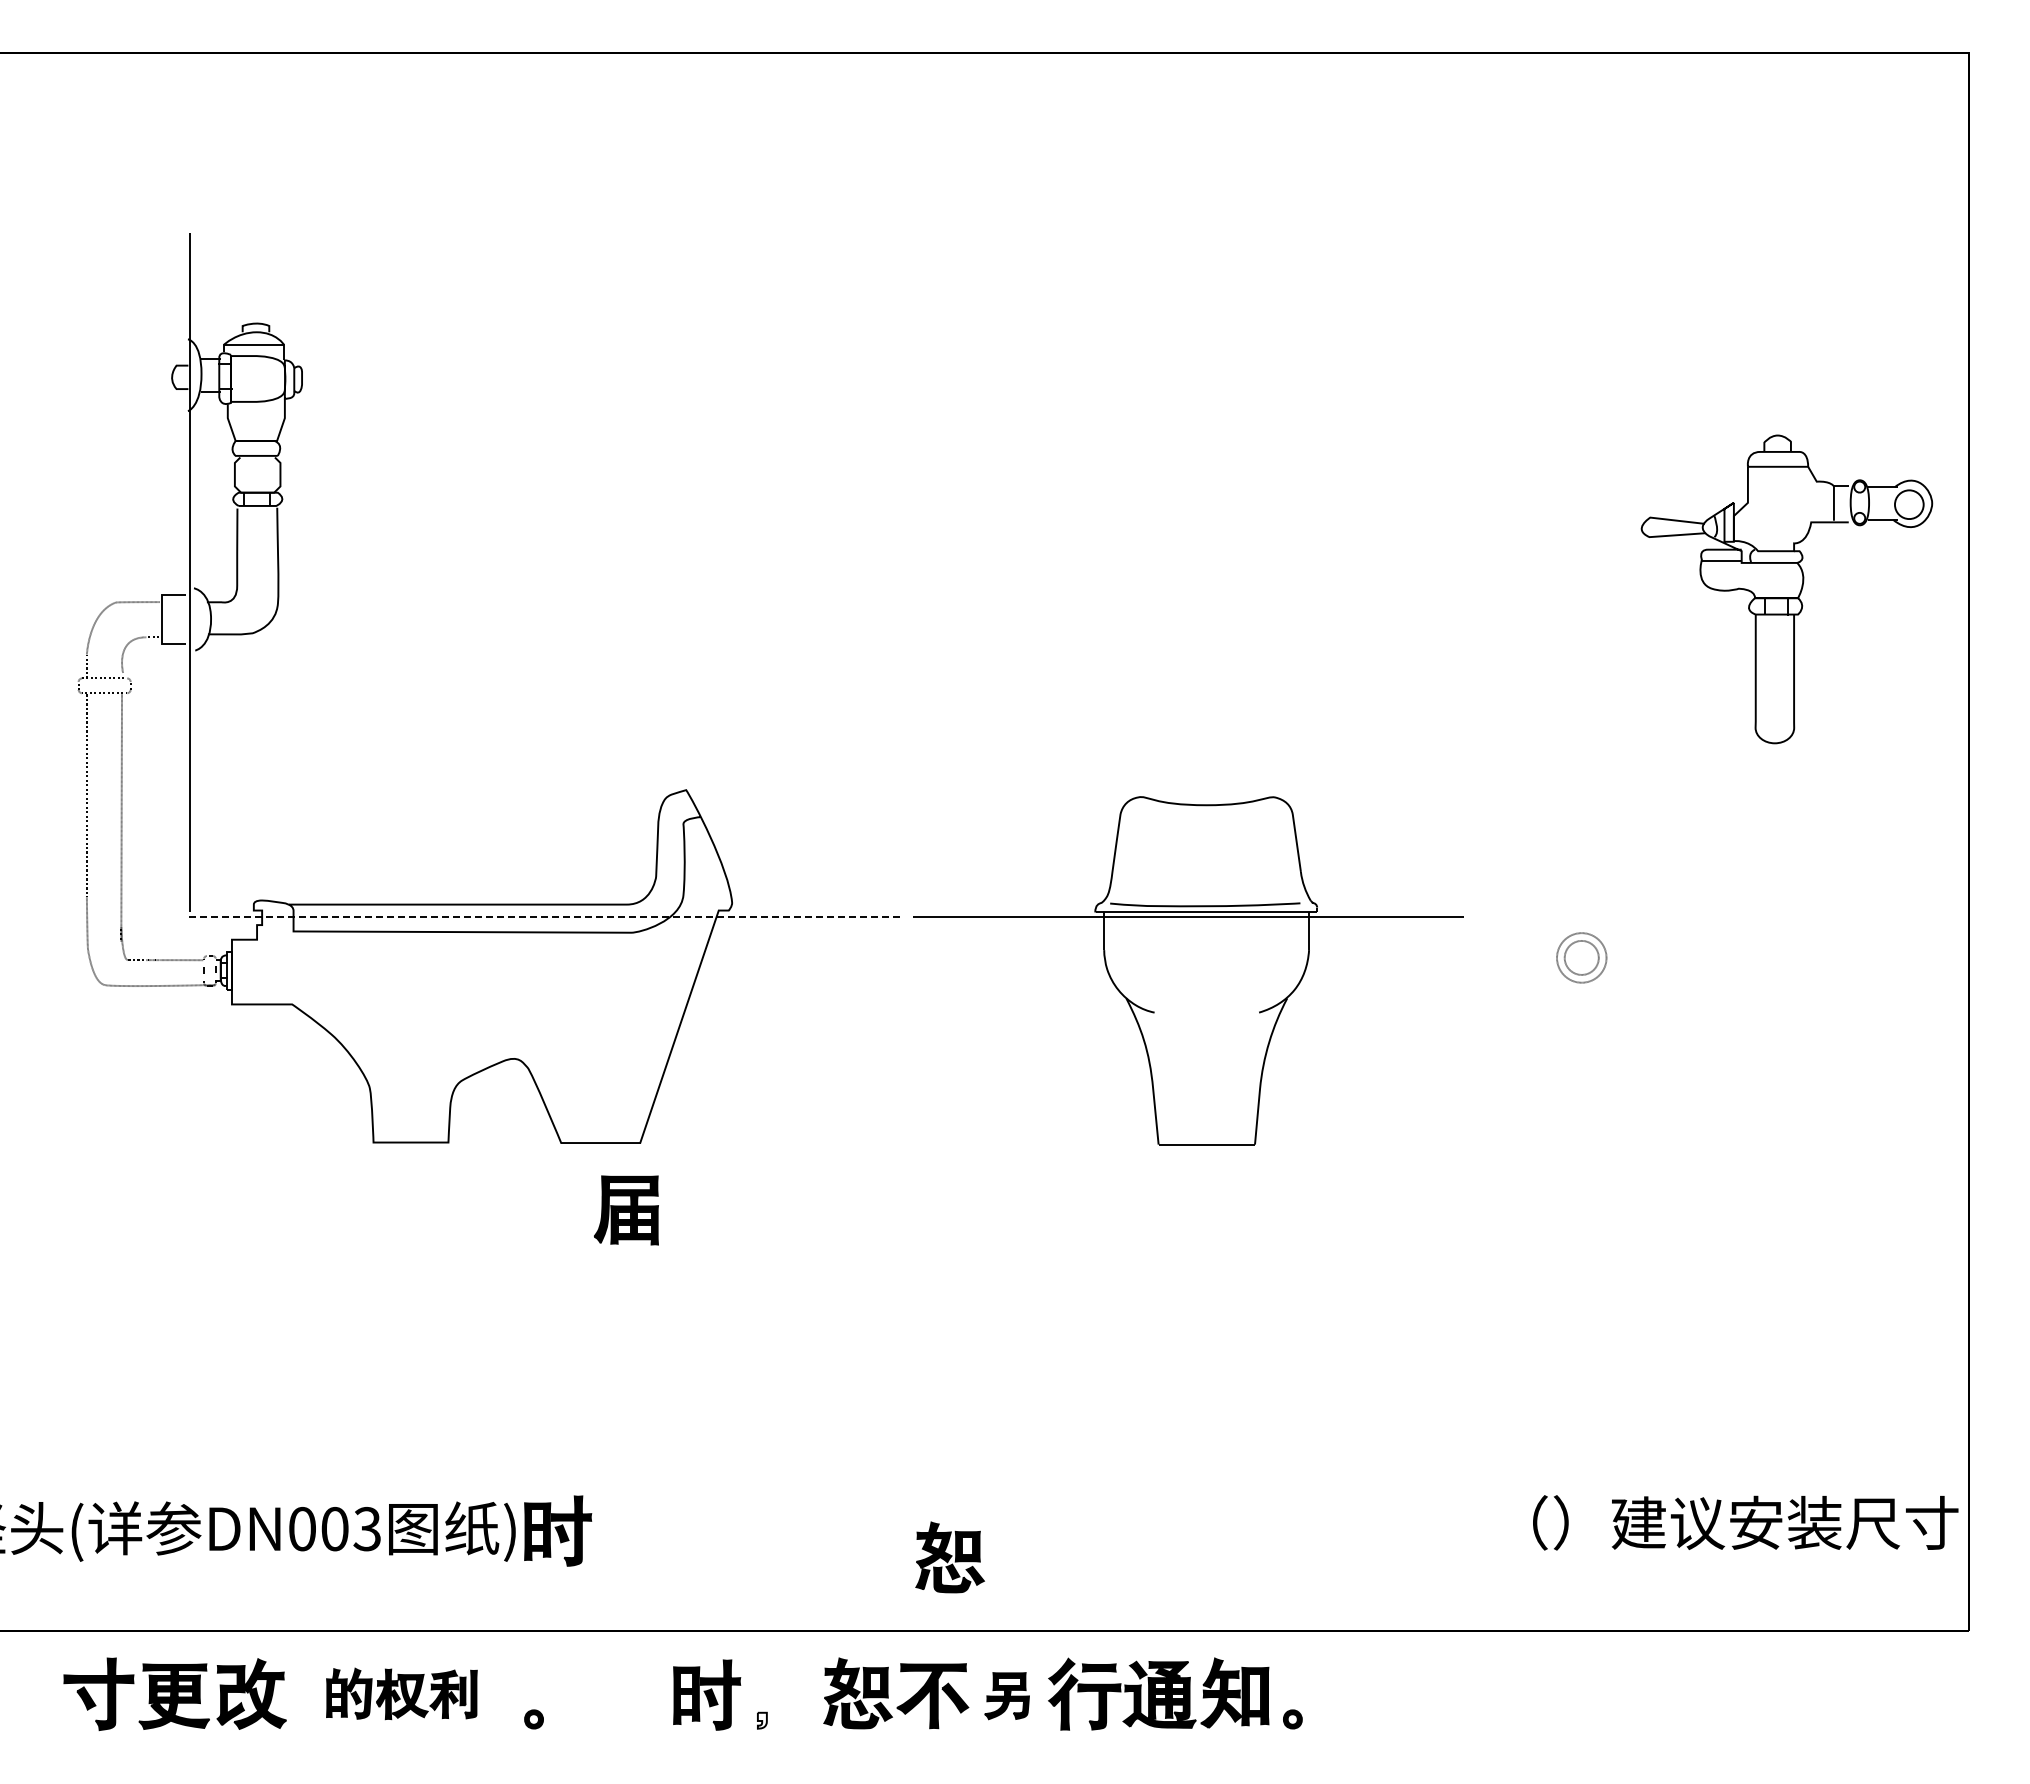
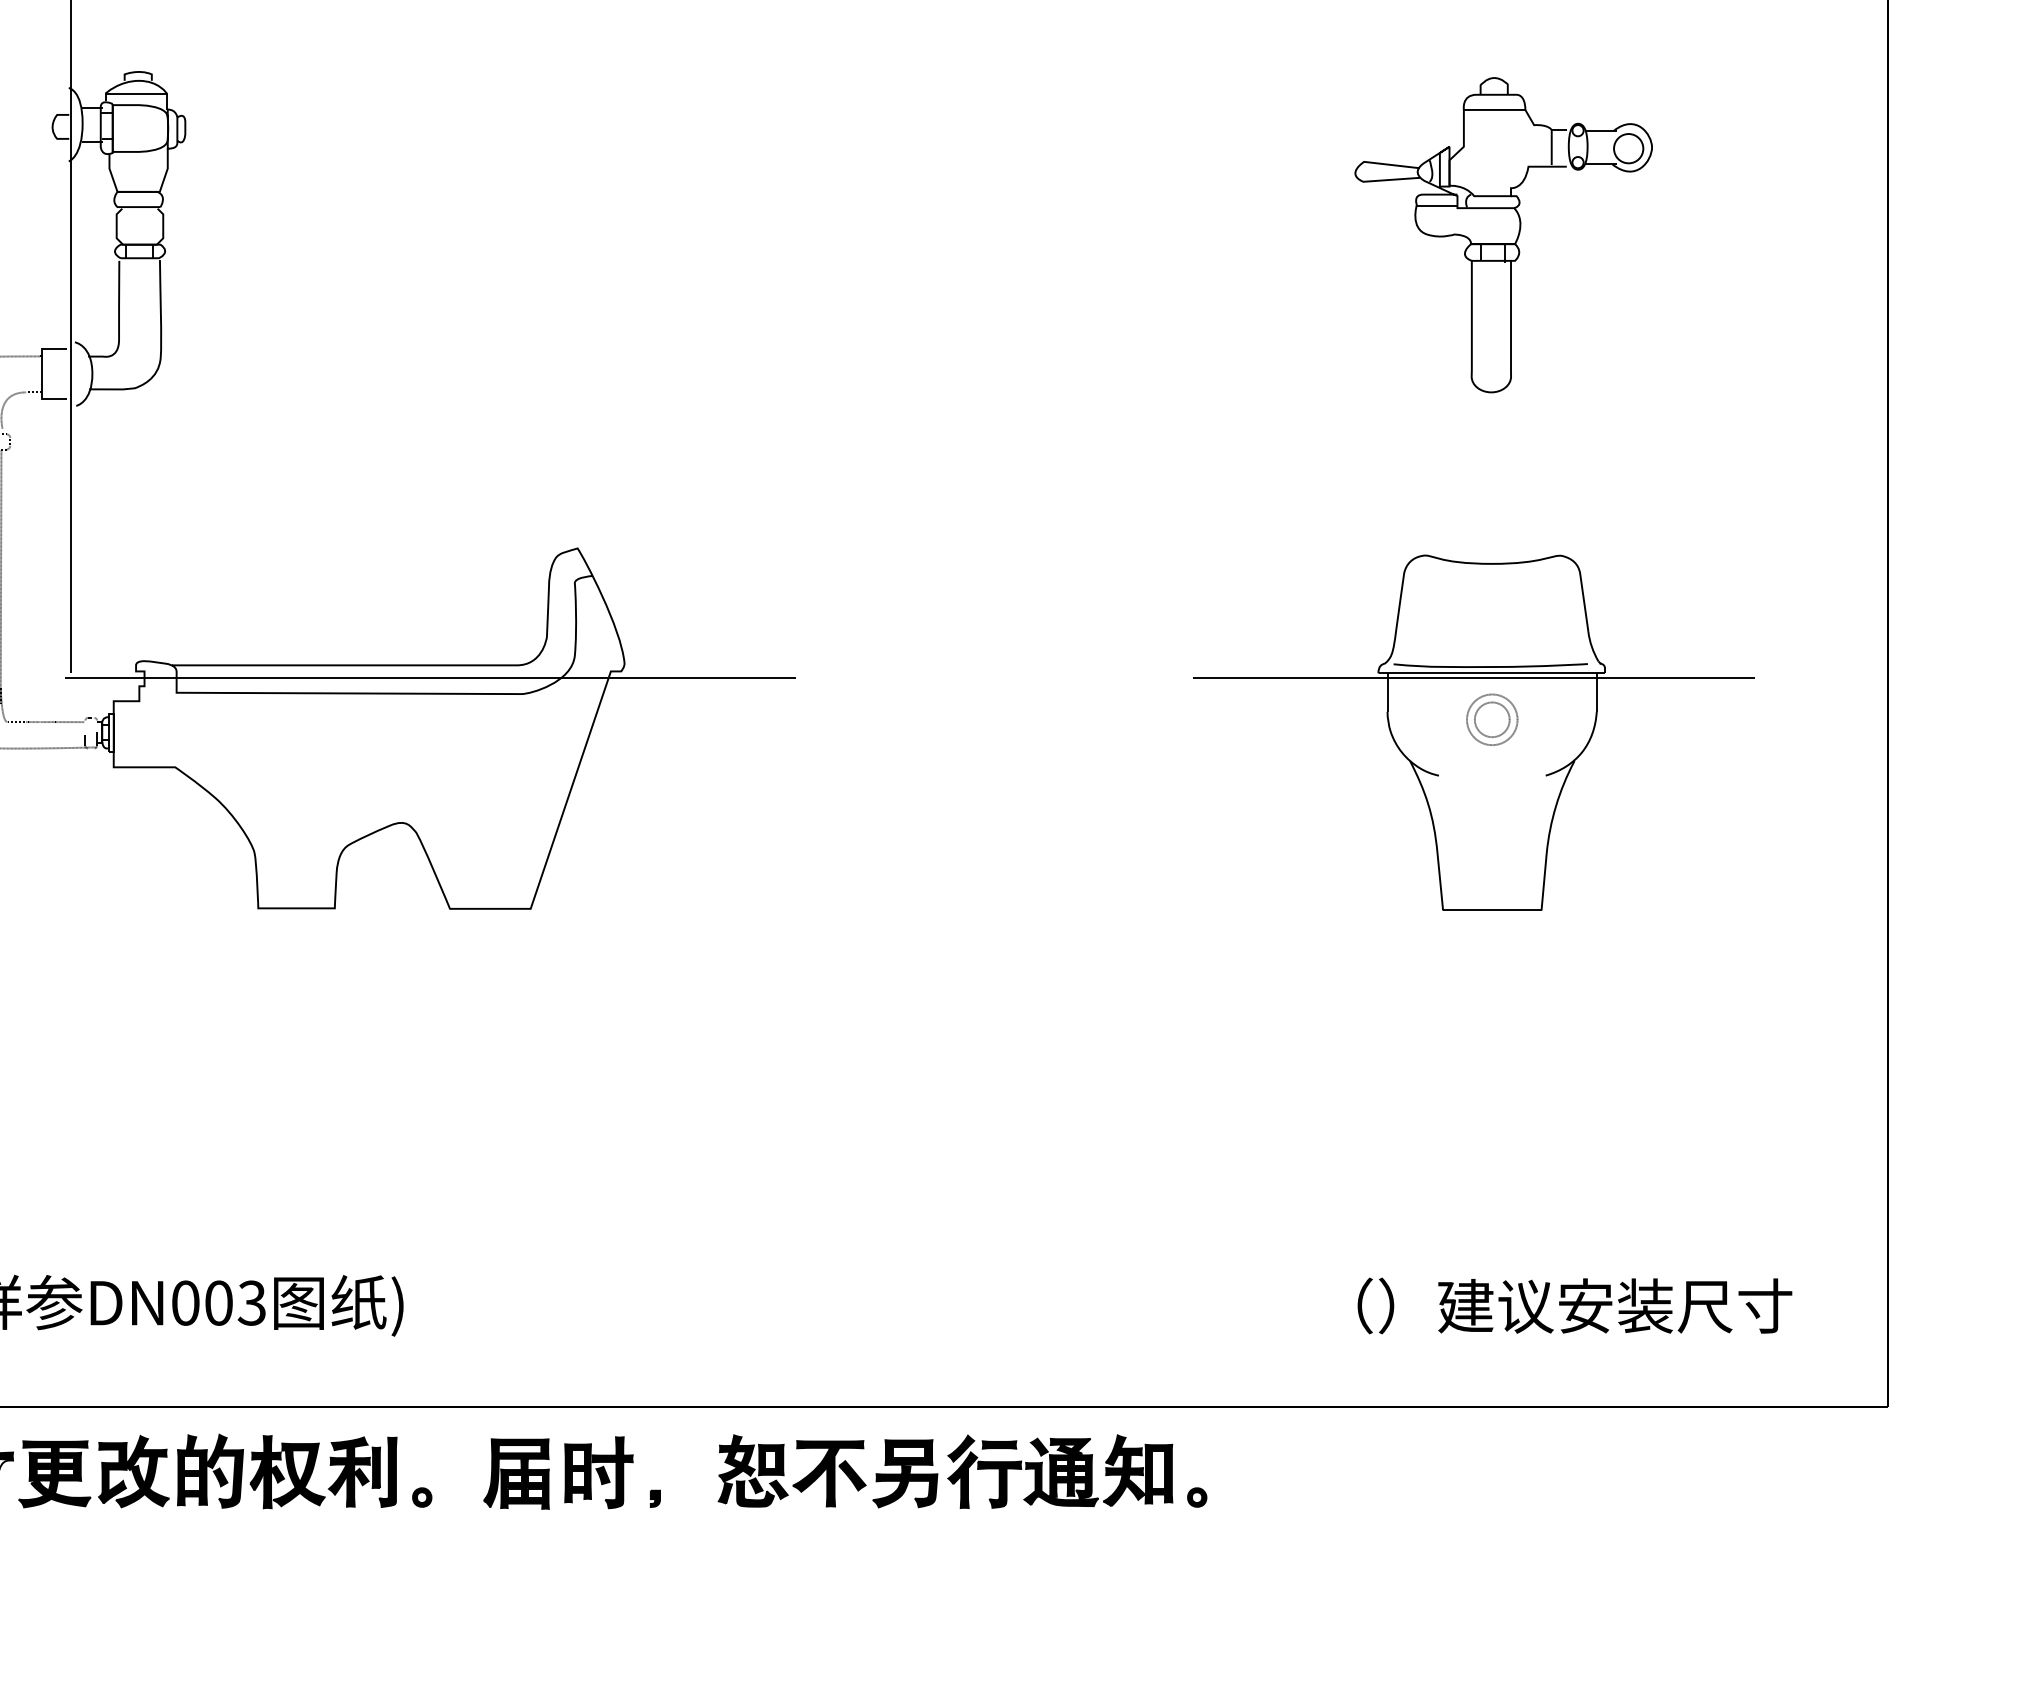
part: (1786, 589) -> (1503, 235), moved
line: (541, 917) -> (429, 678), dashed -> solid
part: (1188, 970) -> (1473, 732), moved
part: (626, 1210) -> (516, 1474), moved
text: (1745, 1522) -> (1574, 1305), moved
part: (558, 1530) -> (447, 1304), removed
part: (949, 1557) -> (846, 1332), removed
part: (401, 1693) -> (286, 1471), size x1.43
part: (1006, 1695) -> (904, 1473), size x1.43
fill: (761, 1720) -> (654, 1498), added

